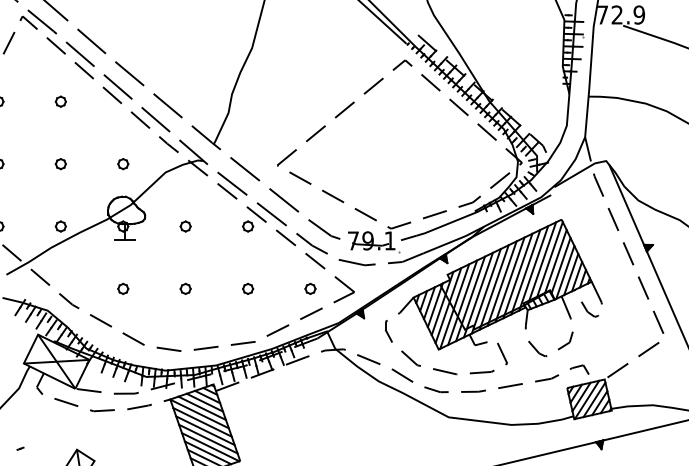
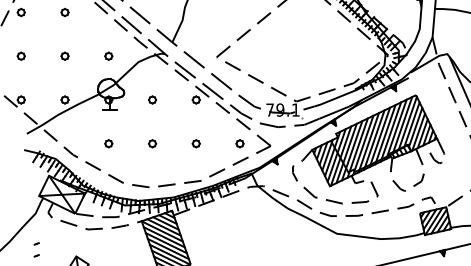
part: (20, 431) -> (36, 243), added

